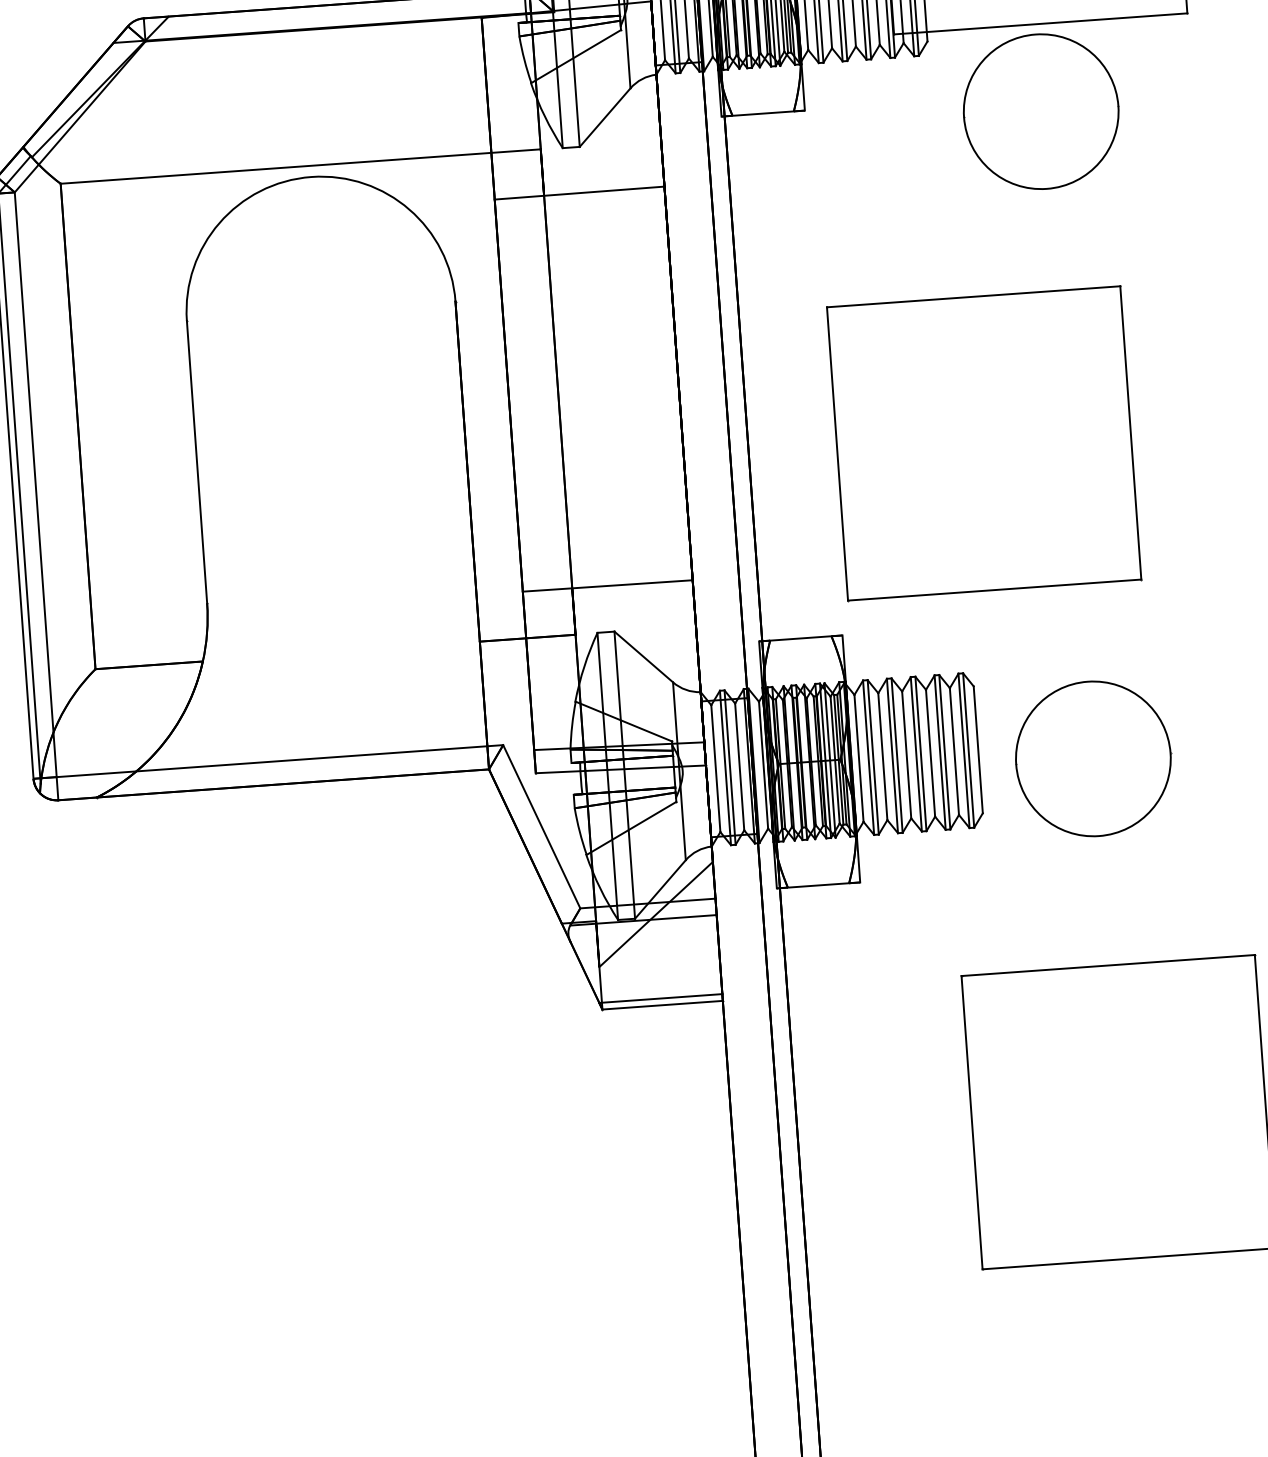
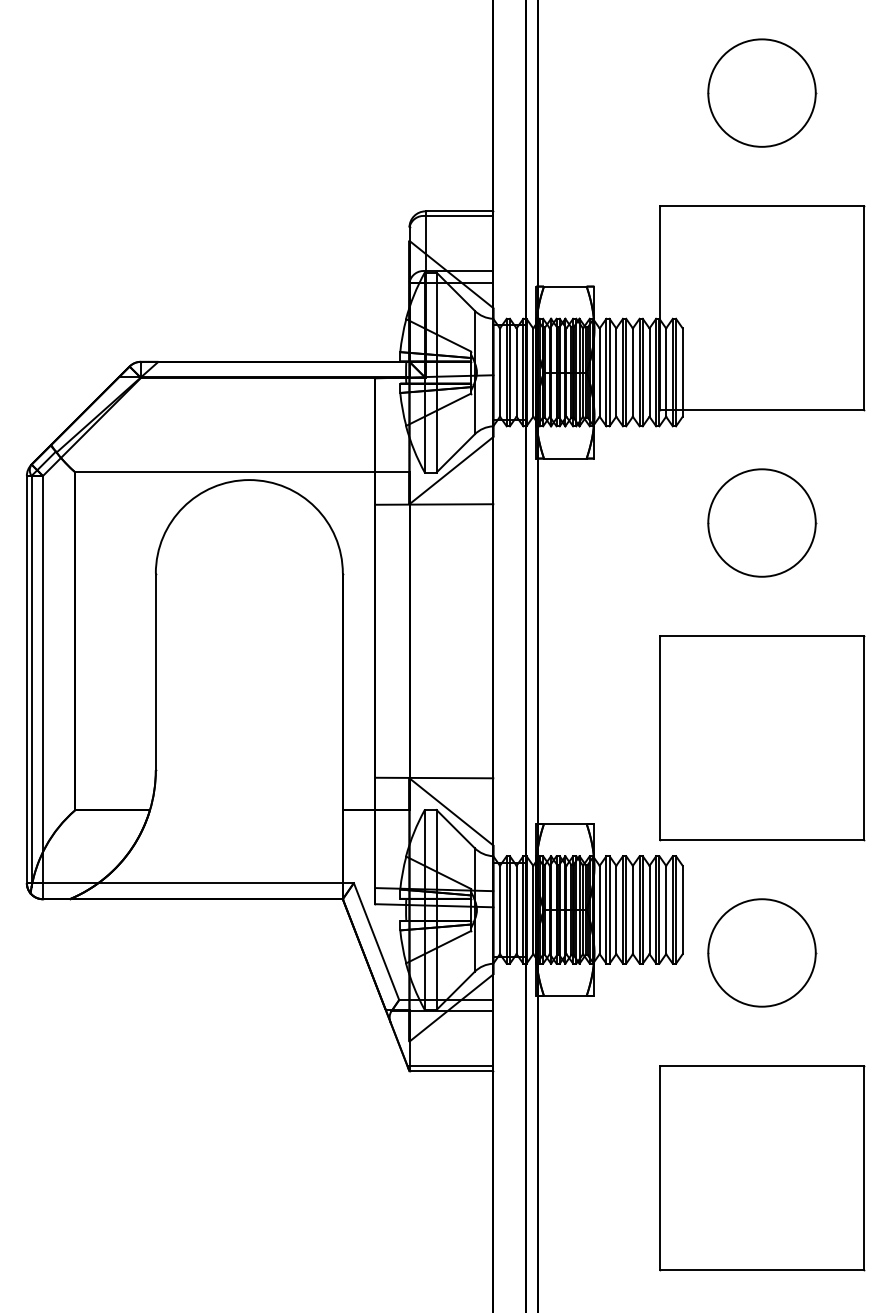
part: (1041, 110) -> (762, 522), moved
line: (600, 142) -> (451, 470), added
part: (984, 444) -> (762, 738), moved
line: (636, 632) -> (451, 811), added
part: (1094, 758) -> (762, 952), moved

